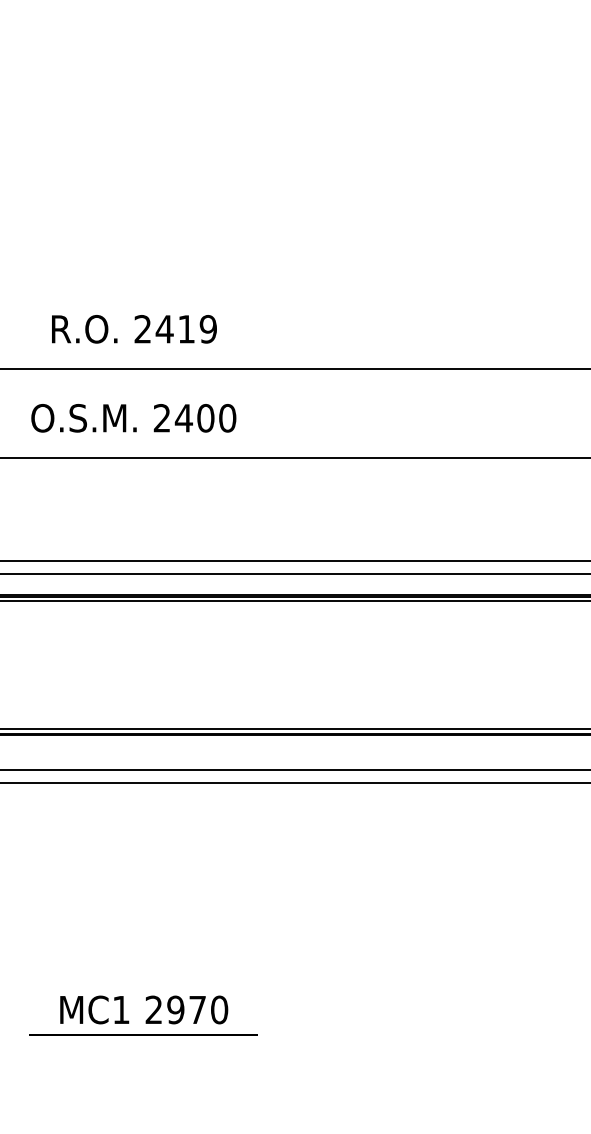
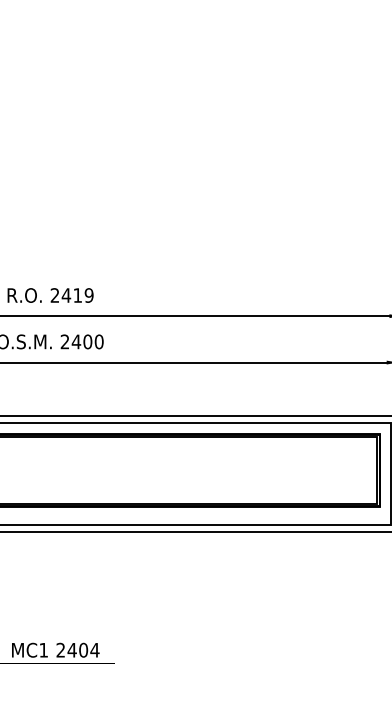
text: (197, 1008) -> (83, 649), 2970 -> 2404

